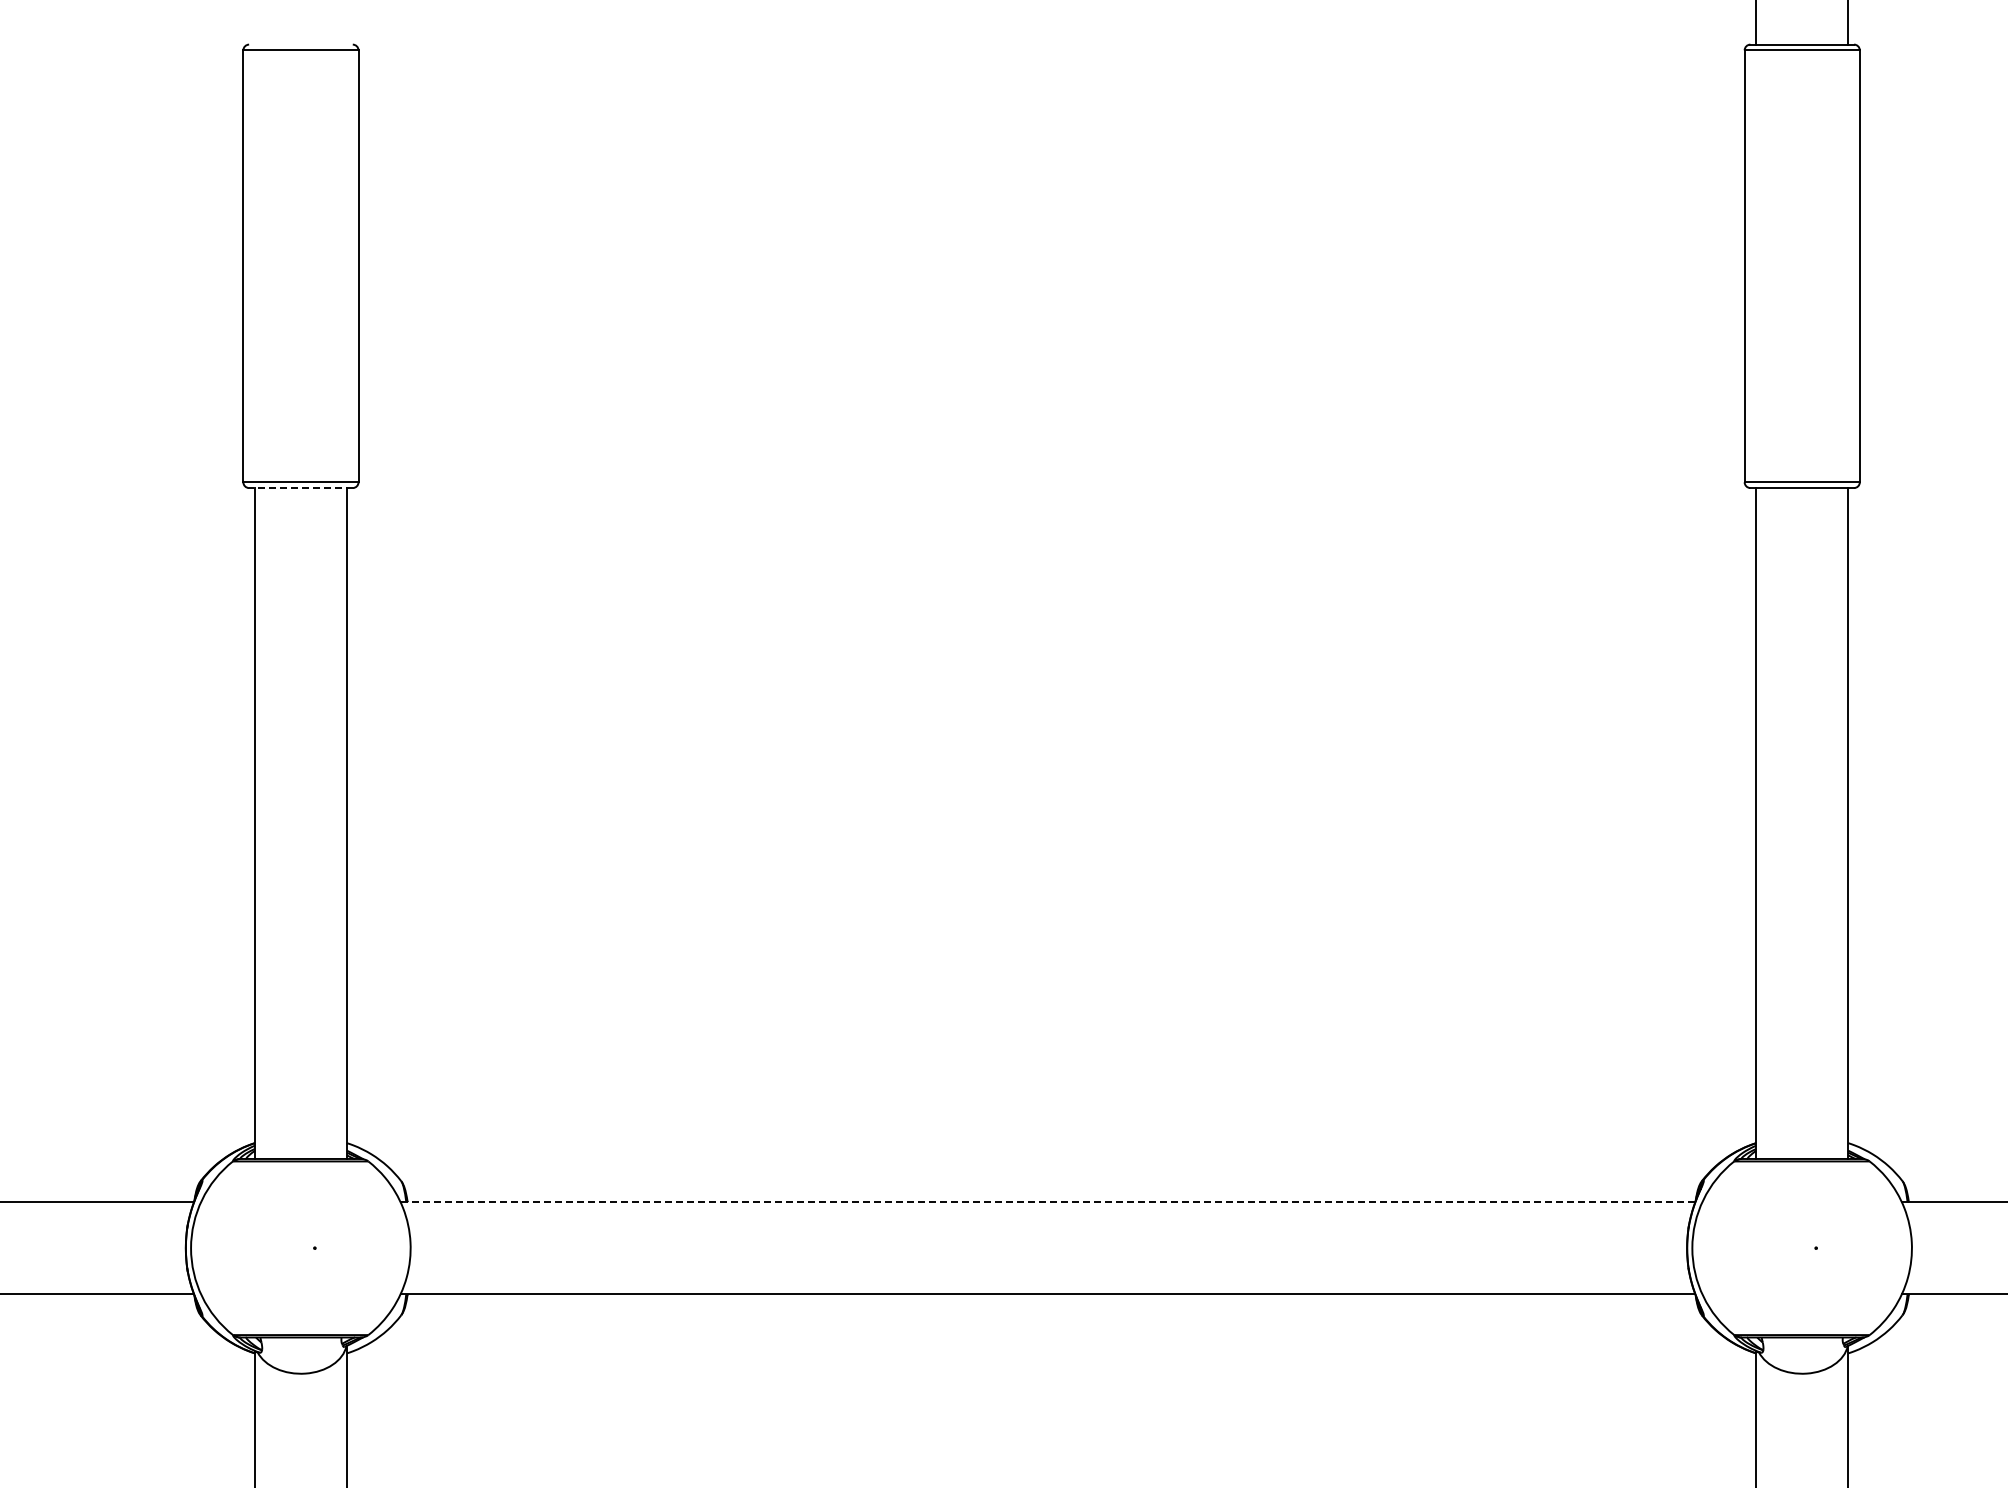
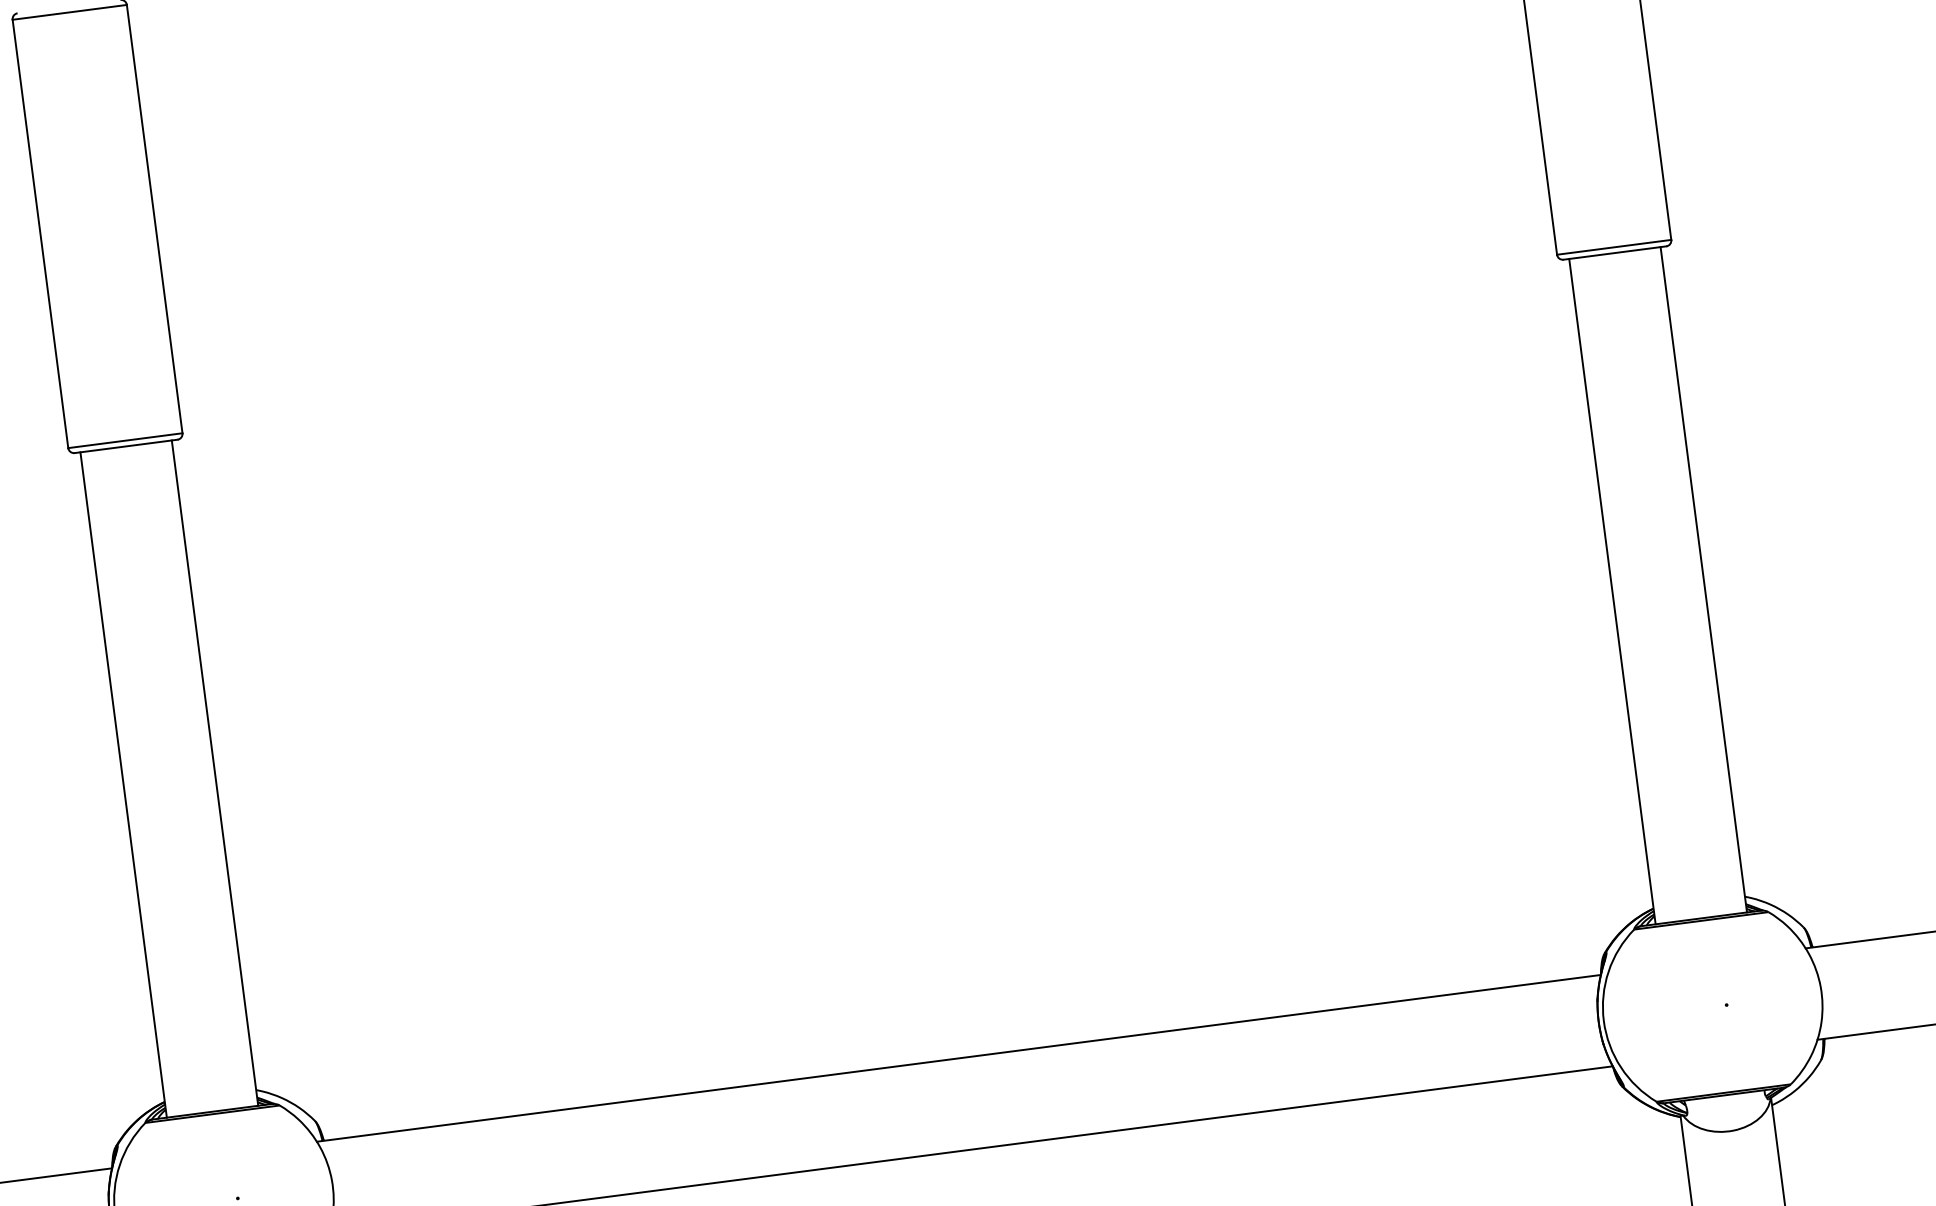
line: (300, 488) -> (125, 446), dashed -> solid
line: (1047, 1202) -> (958, 1058), dashed -> solid

